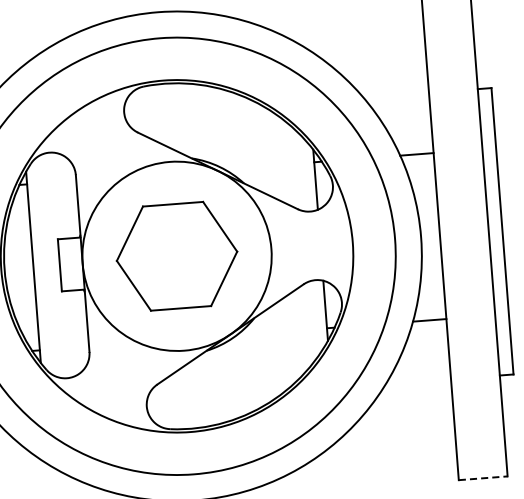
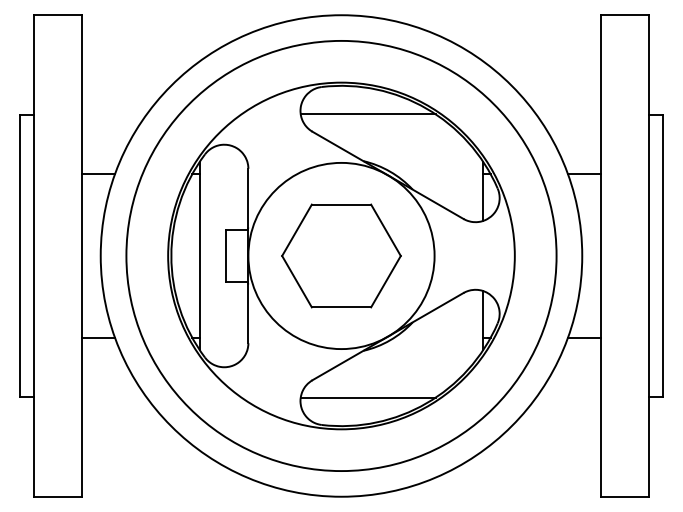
line: (192, 110) -> (367, 114), added
line: (214, 397) -> (367, 397), added
line: (483, 477) -> (625, 496), dashed -> solid

